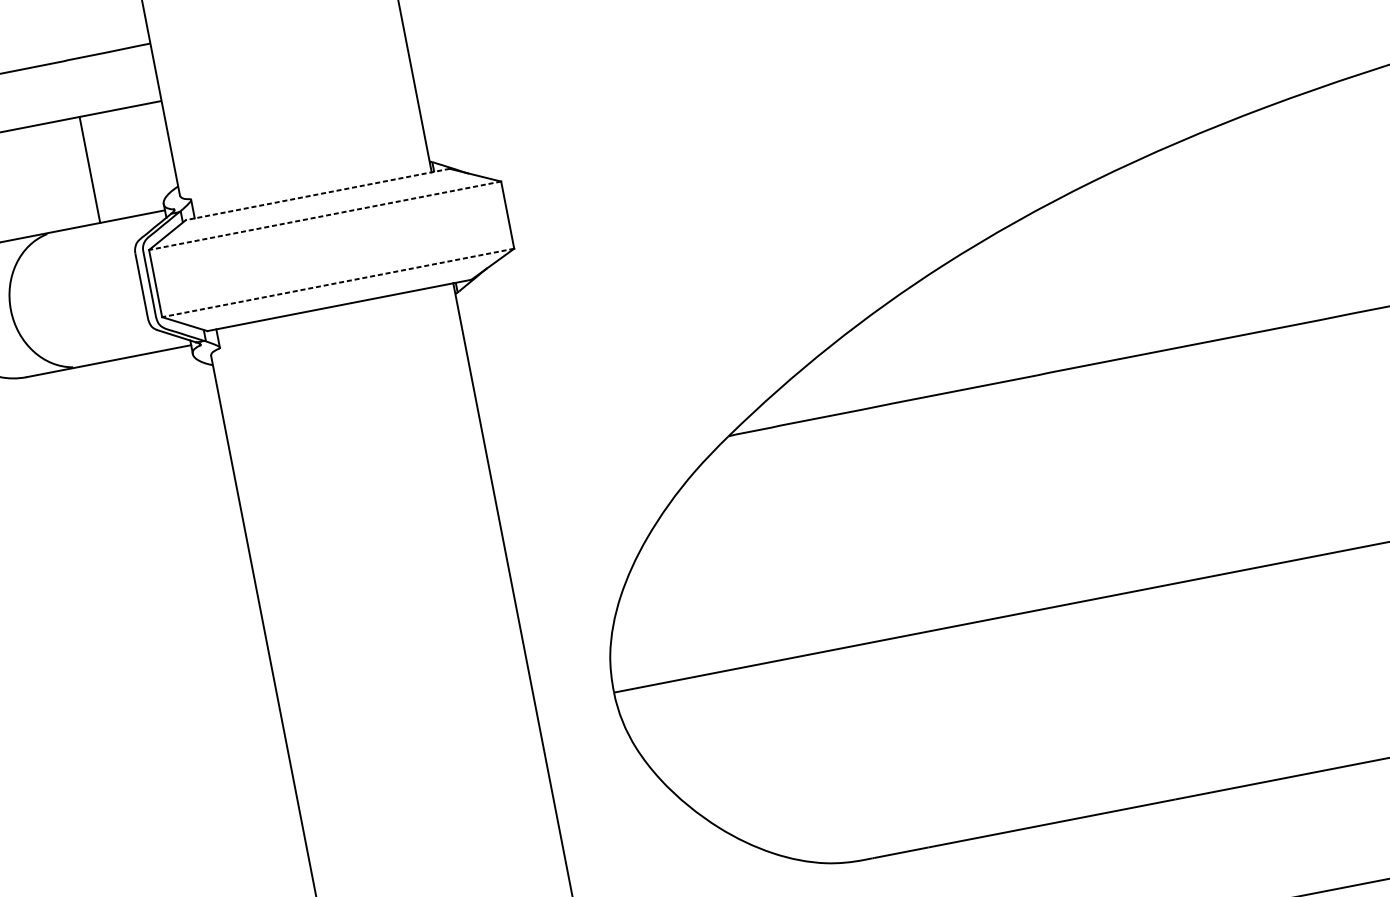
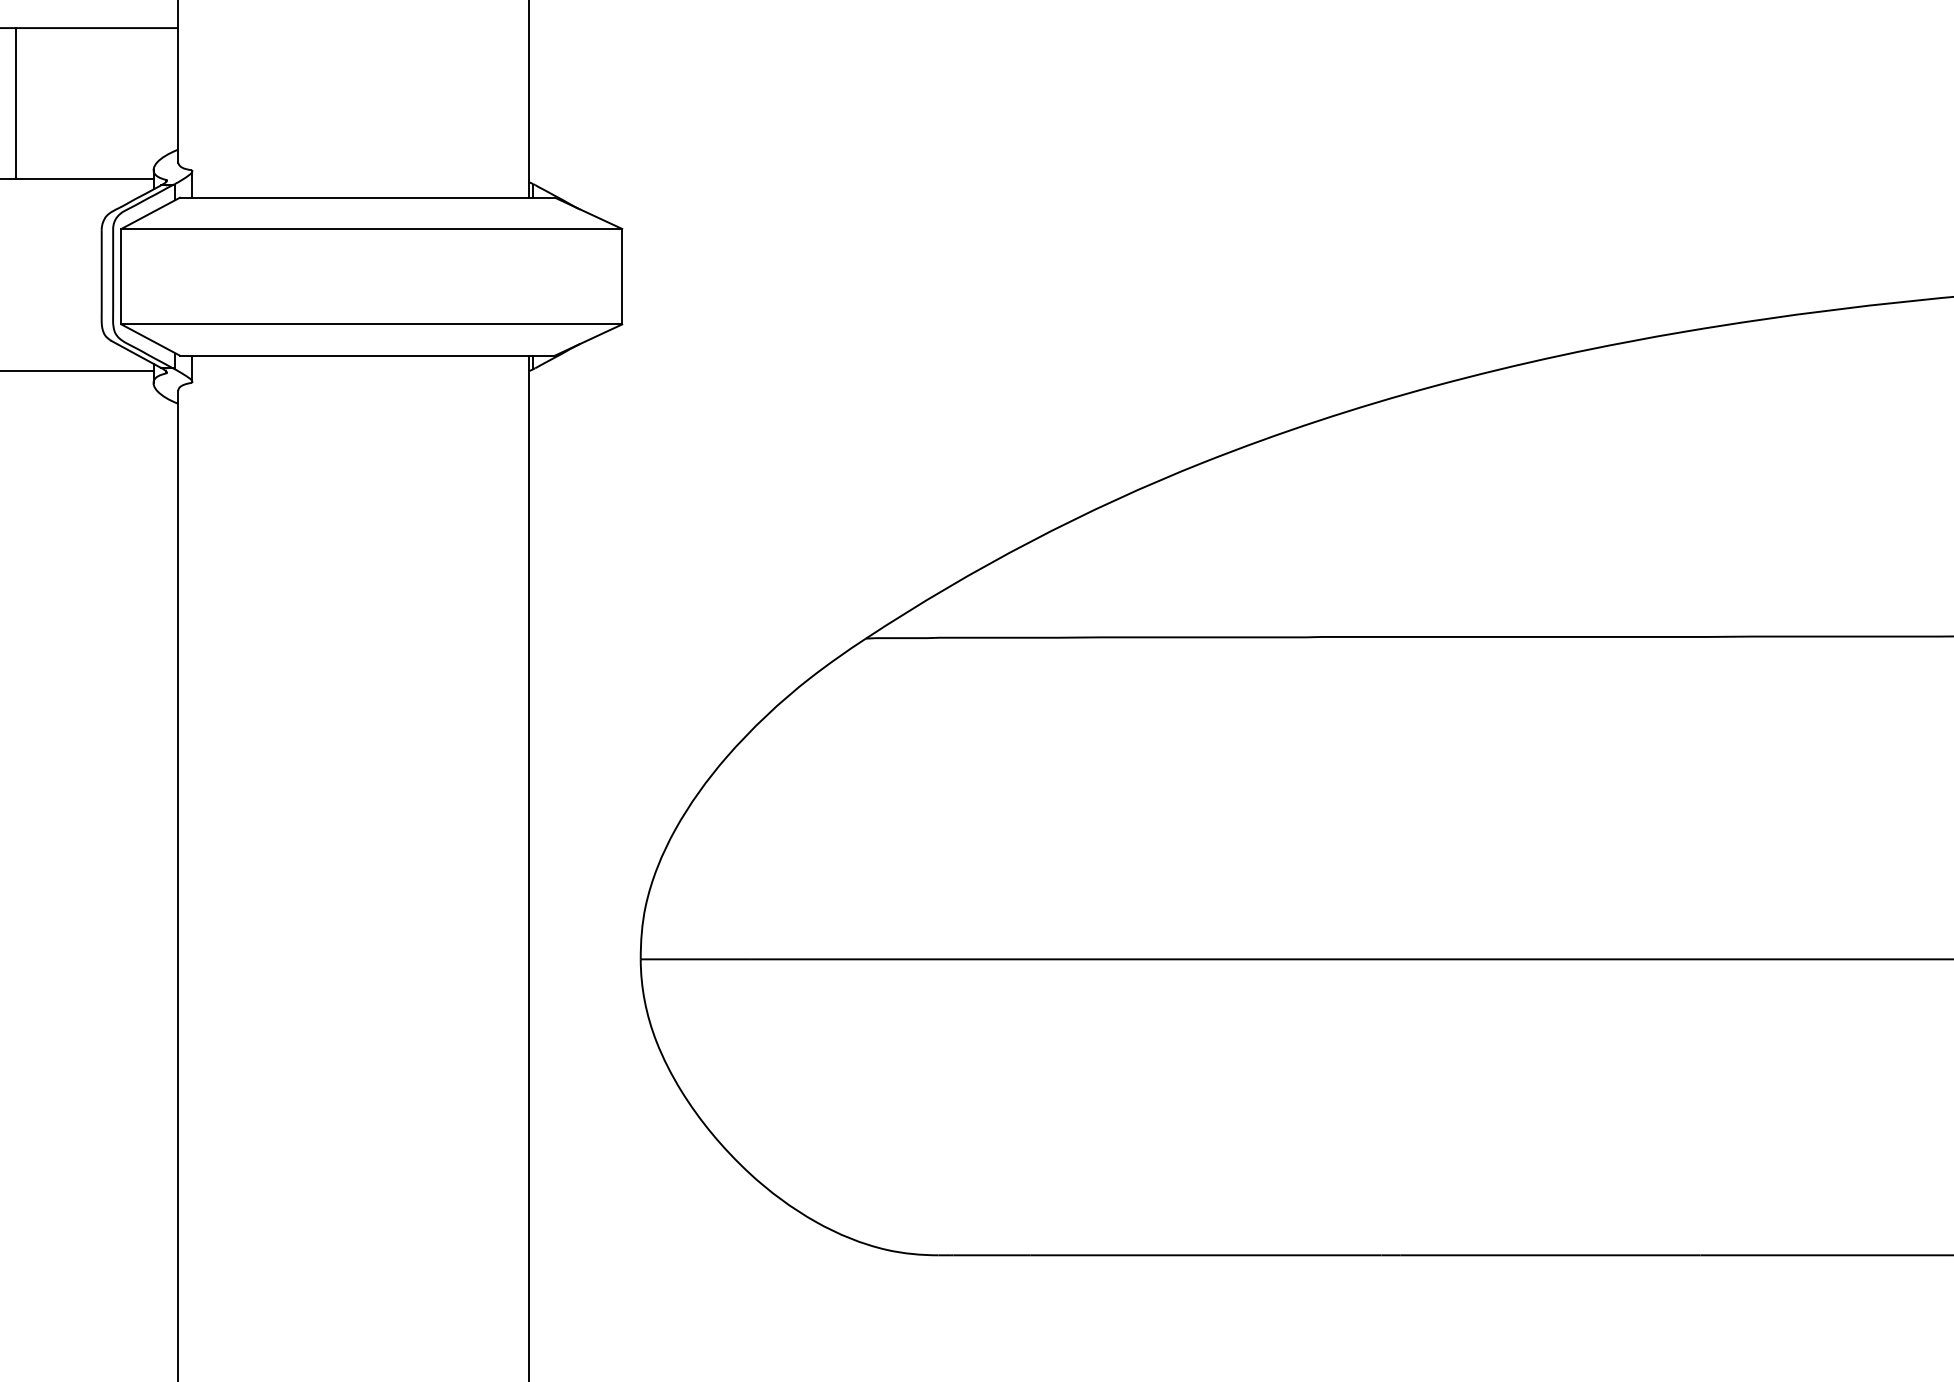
line: (89, 170) -> (15, 103), moved
line: (317, 194) -> (367, 197), dashed -> solid
line: (324, 215) -> (371, 228), dashed -> solid
line: (337, 283) -> (371, 324), dashed -> solid

